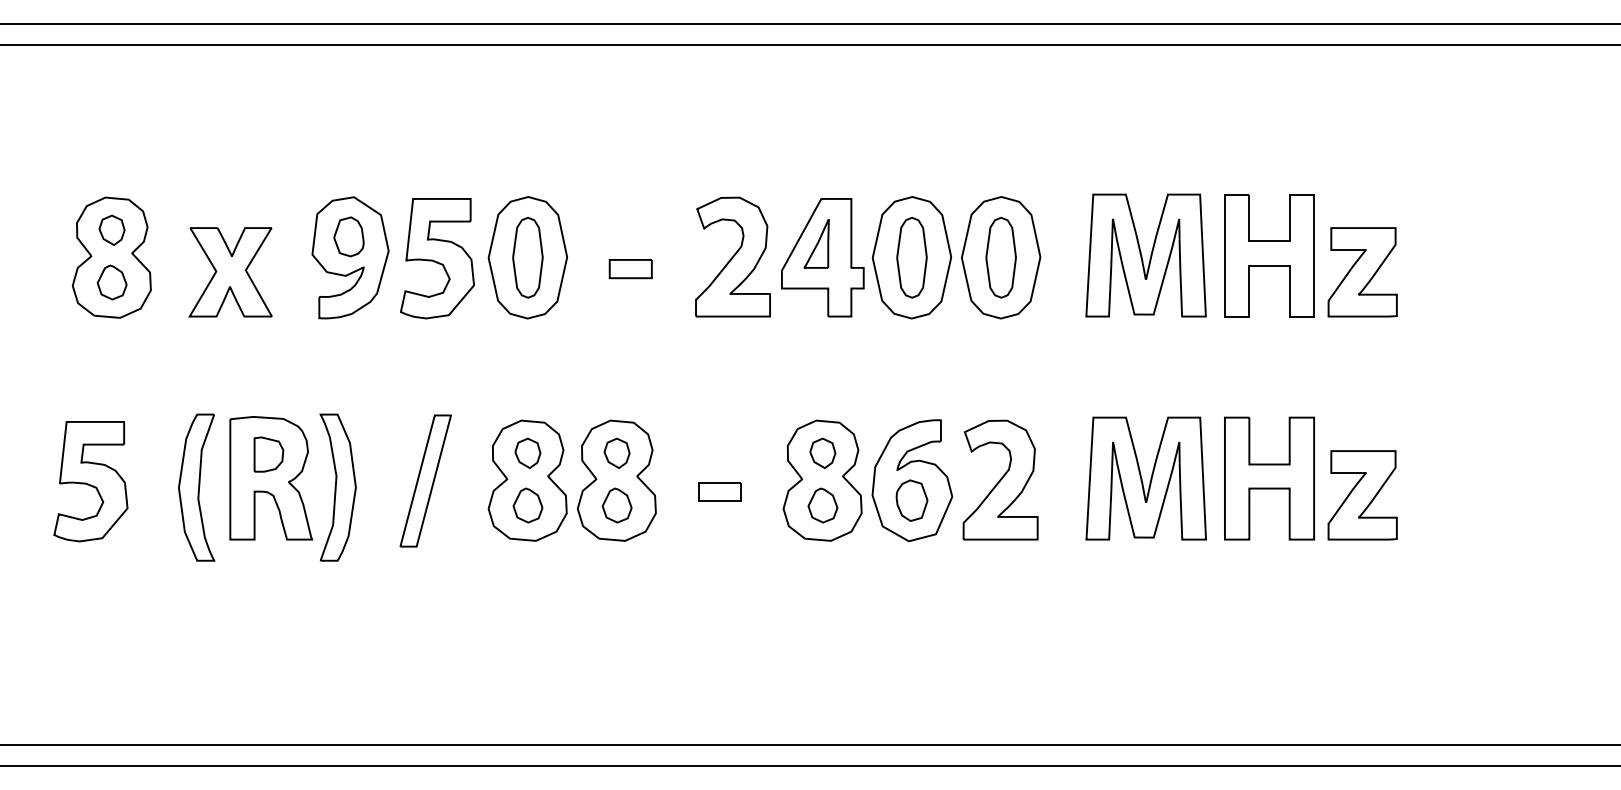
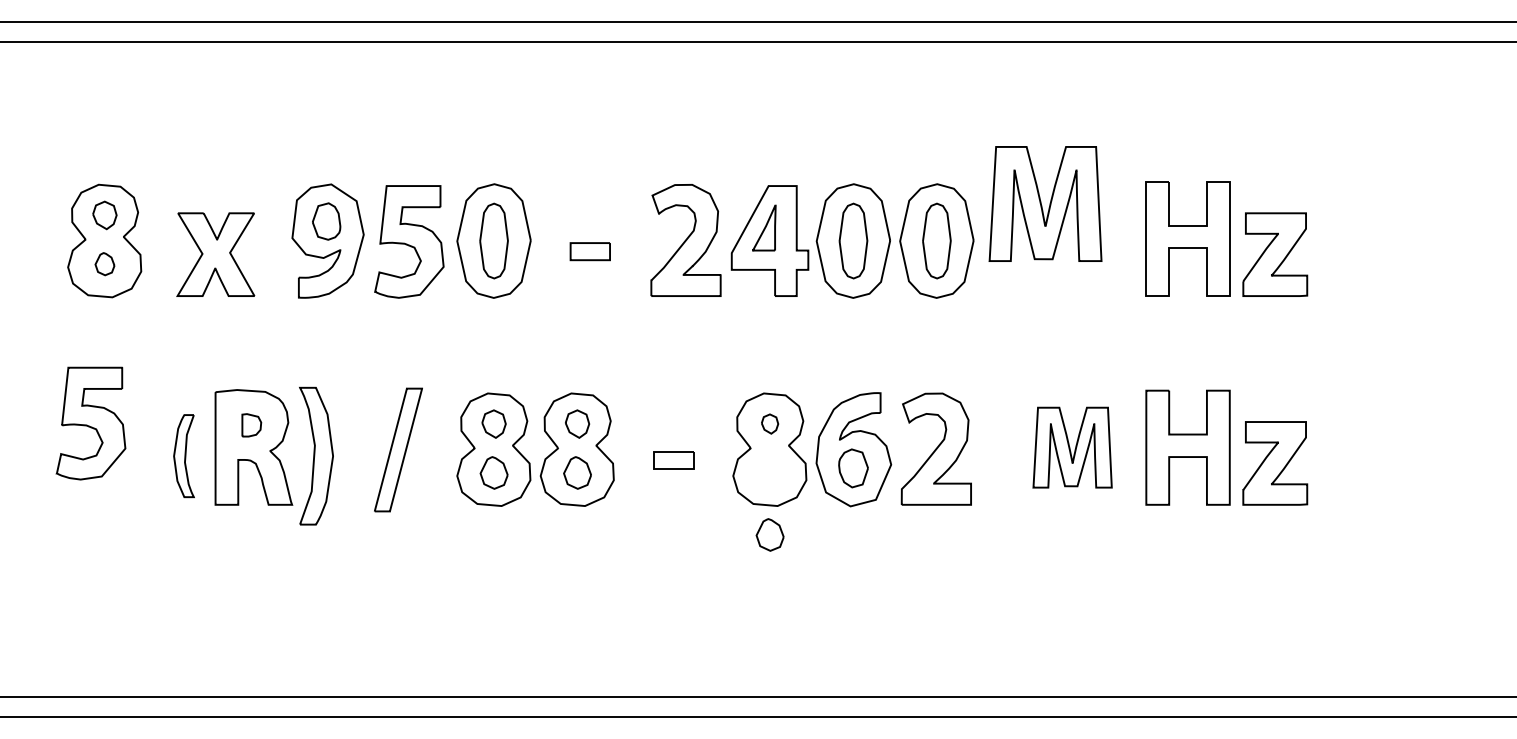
part: (1146, 255) -> (1045, 203), moved
part: (111, 281) -> (104, 263), size x0.7
part: (822, 452) -> (769, 423), size x0.7
part: (268, 454) -> (251, 425), size x0.7
part: (1146, 478) -> (1072, 447), size x0.7
part: (90, 481) -> (90, 423), moved
part: (196, 486) -> (183, 455), size x0.6
part: (822, 505) -> (769, 534), moved

